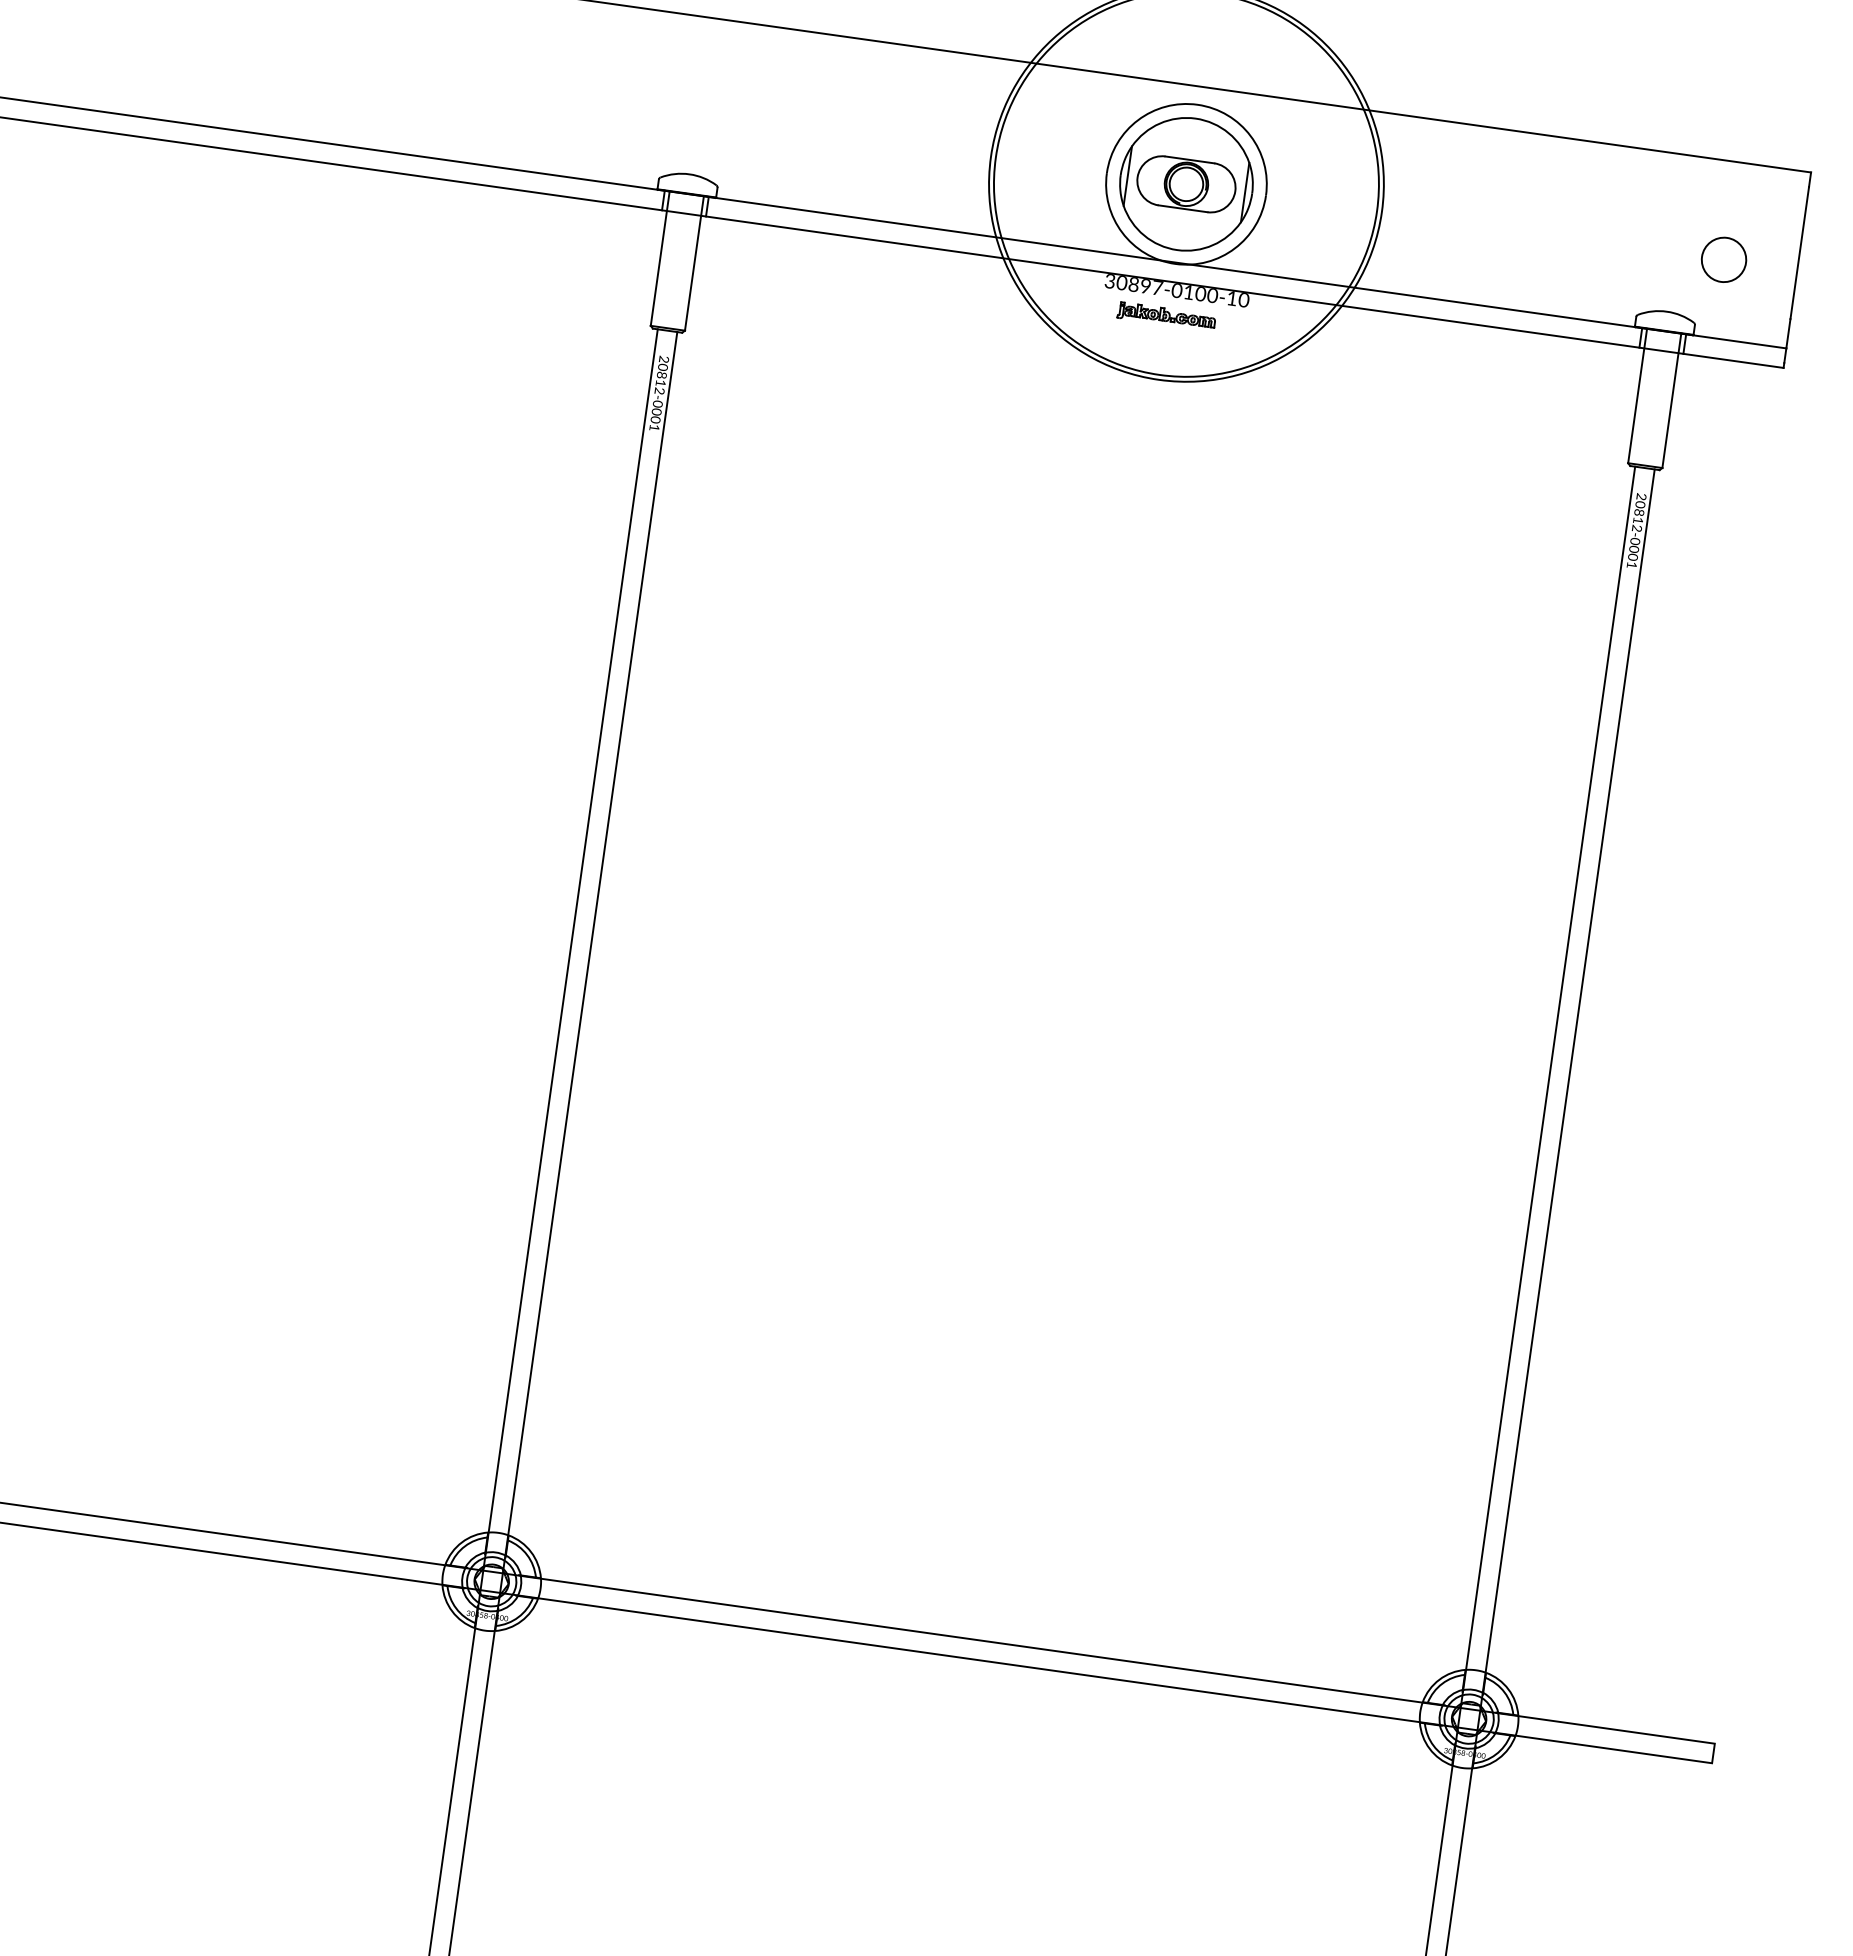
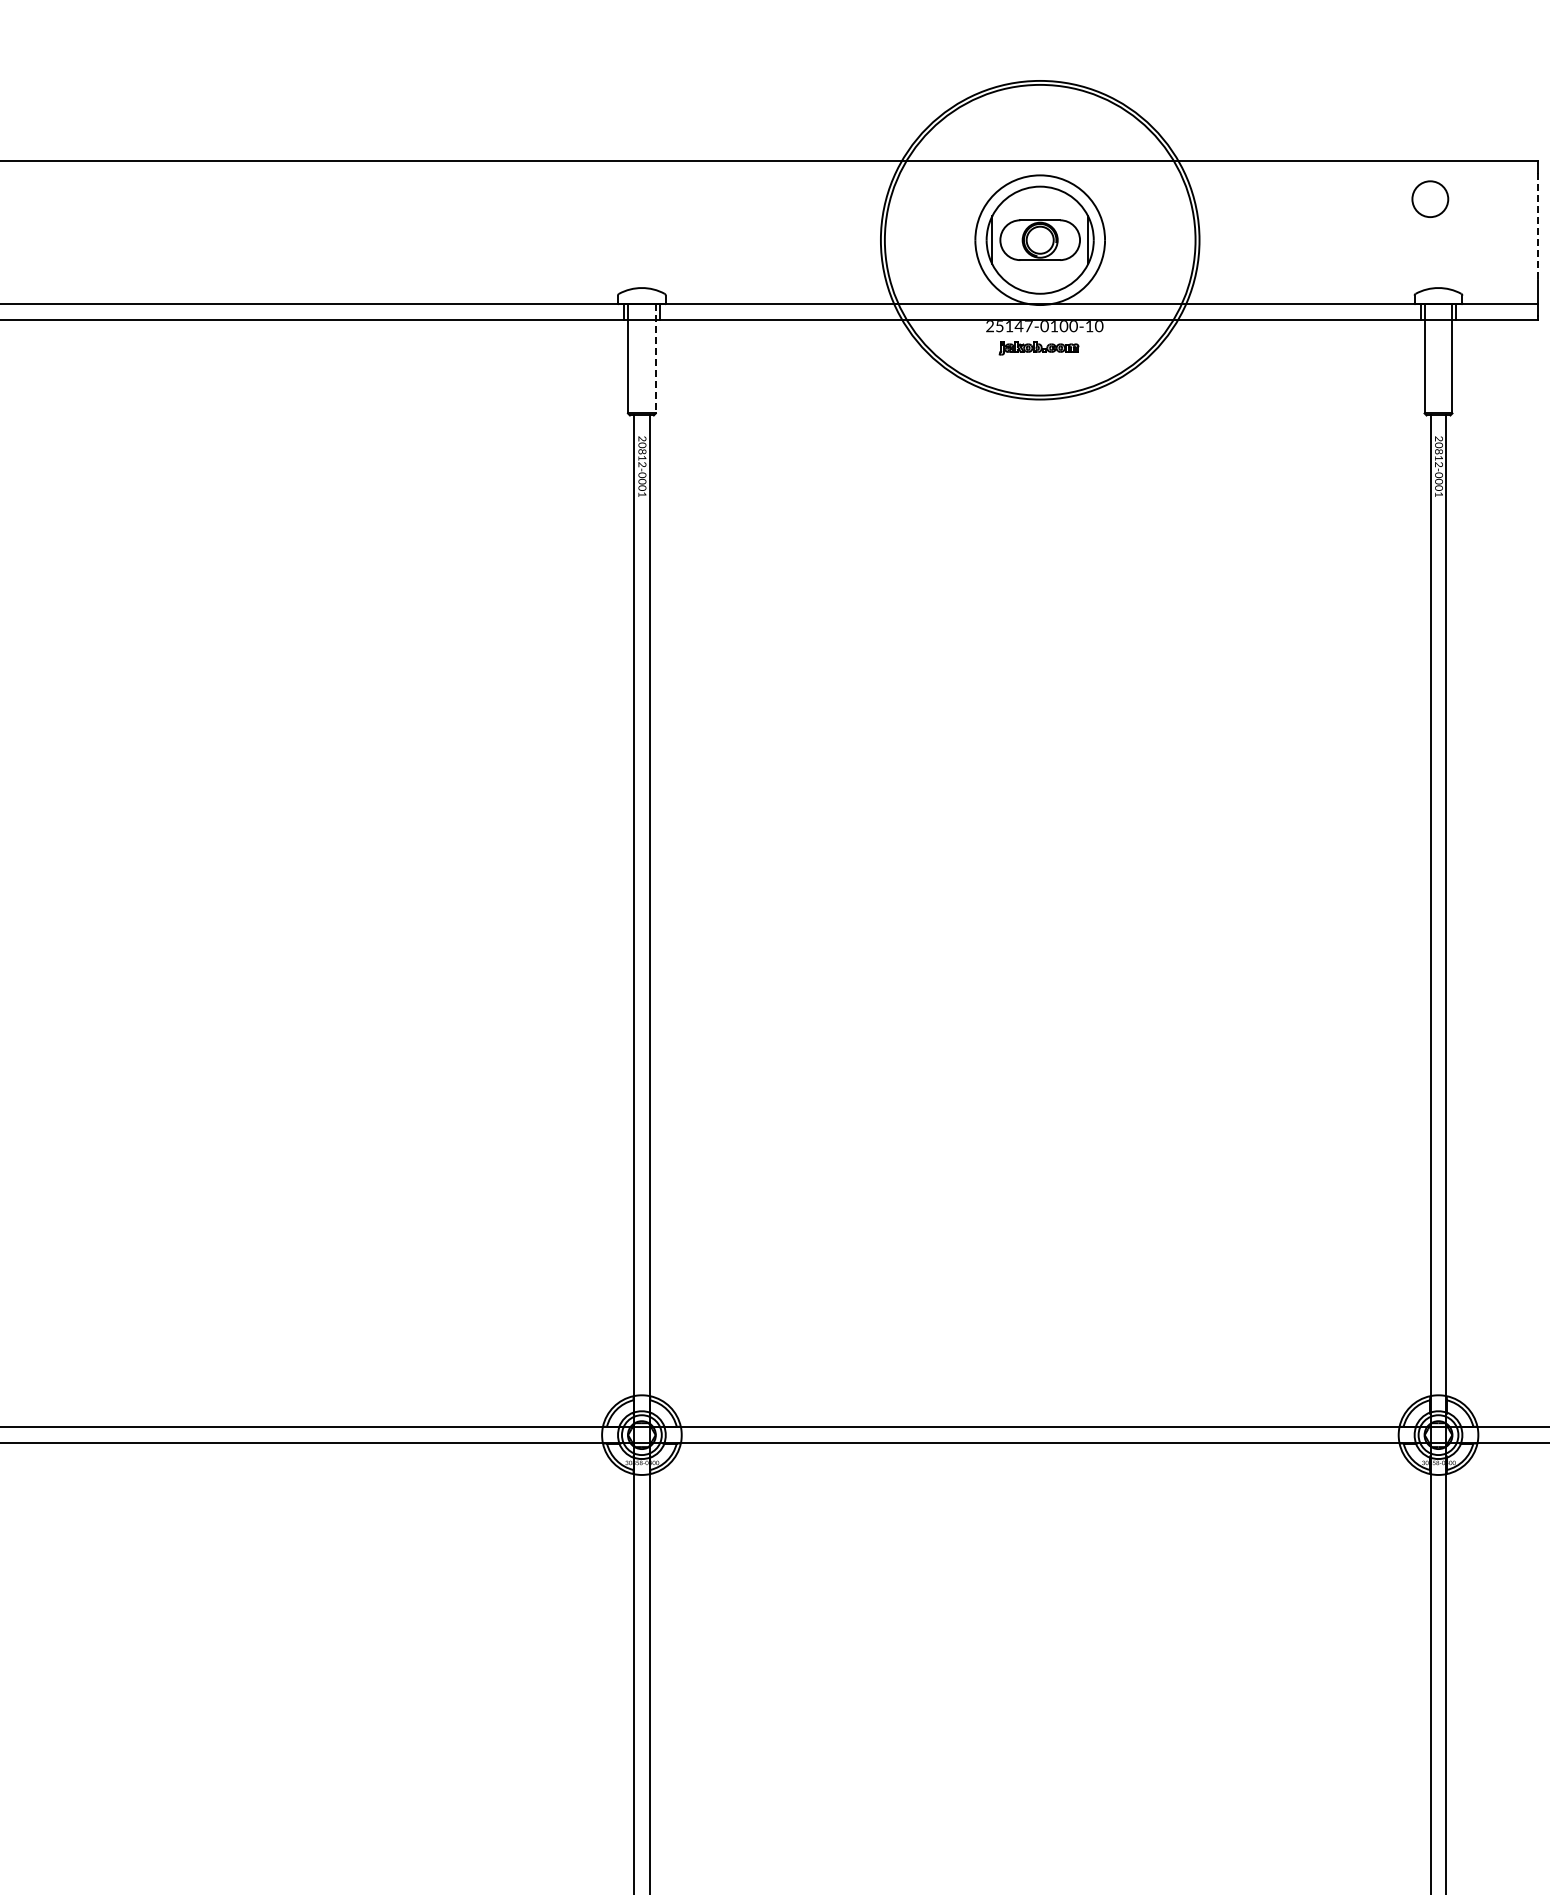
line: (1800, 253) -> (1538, 226), solid -> dashed
circle: (1724, 259) -> (1430, 198), moved
line: (694, 263) -> (655, 358), solid -> dashed
text: (1127, 284) -> (1004, 326), 30897-0100-10 -> 25147-0100-10

